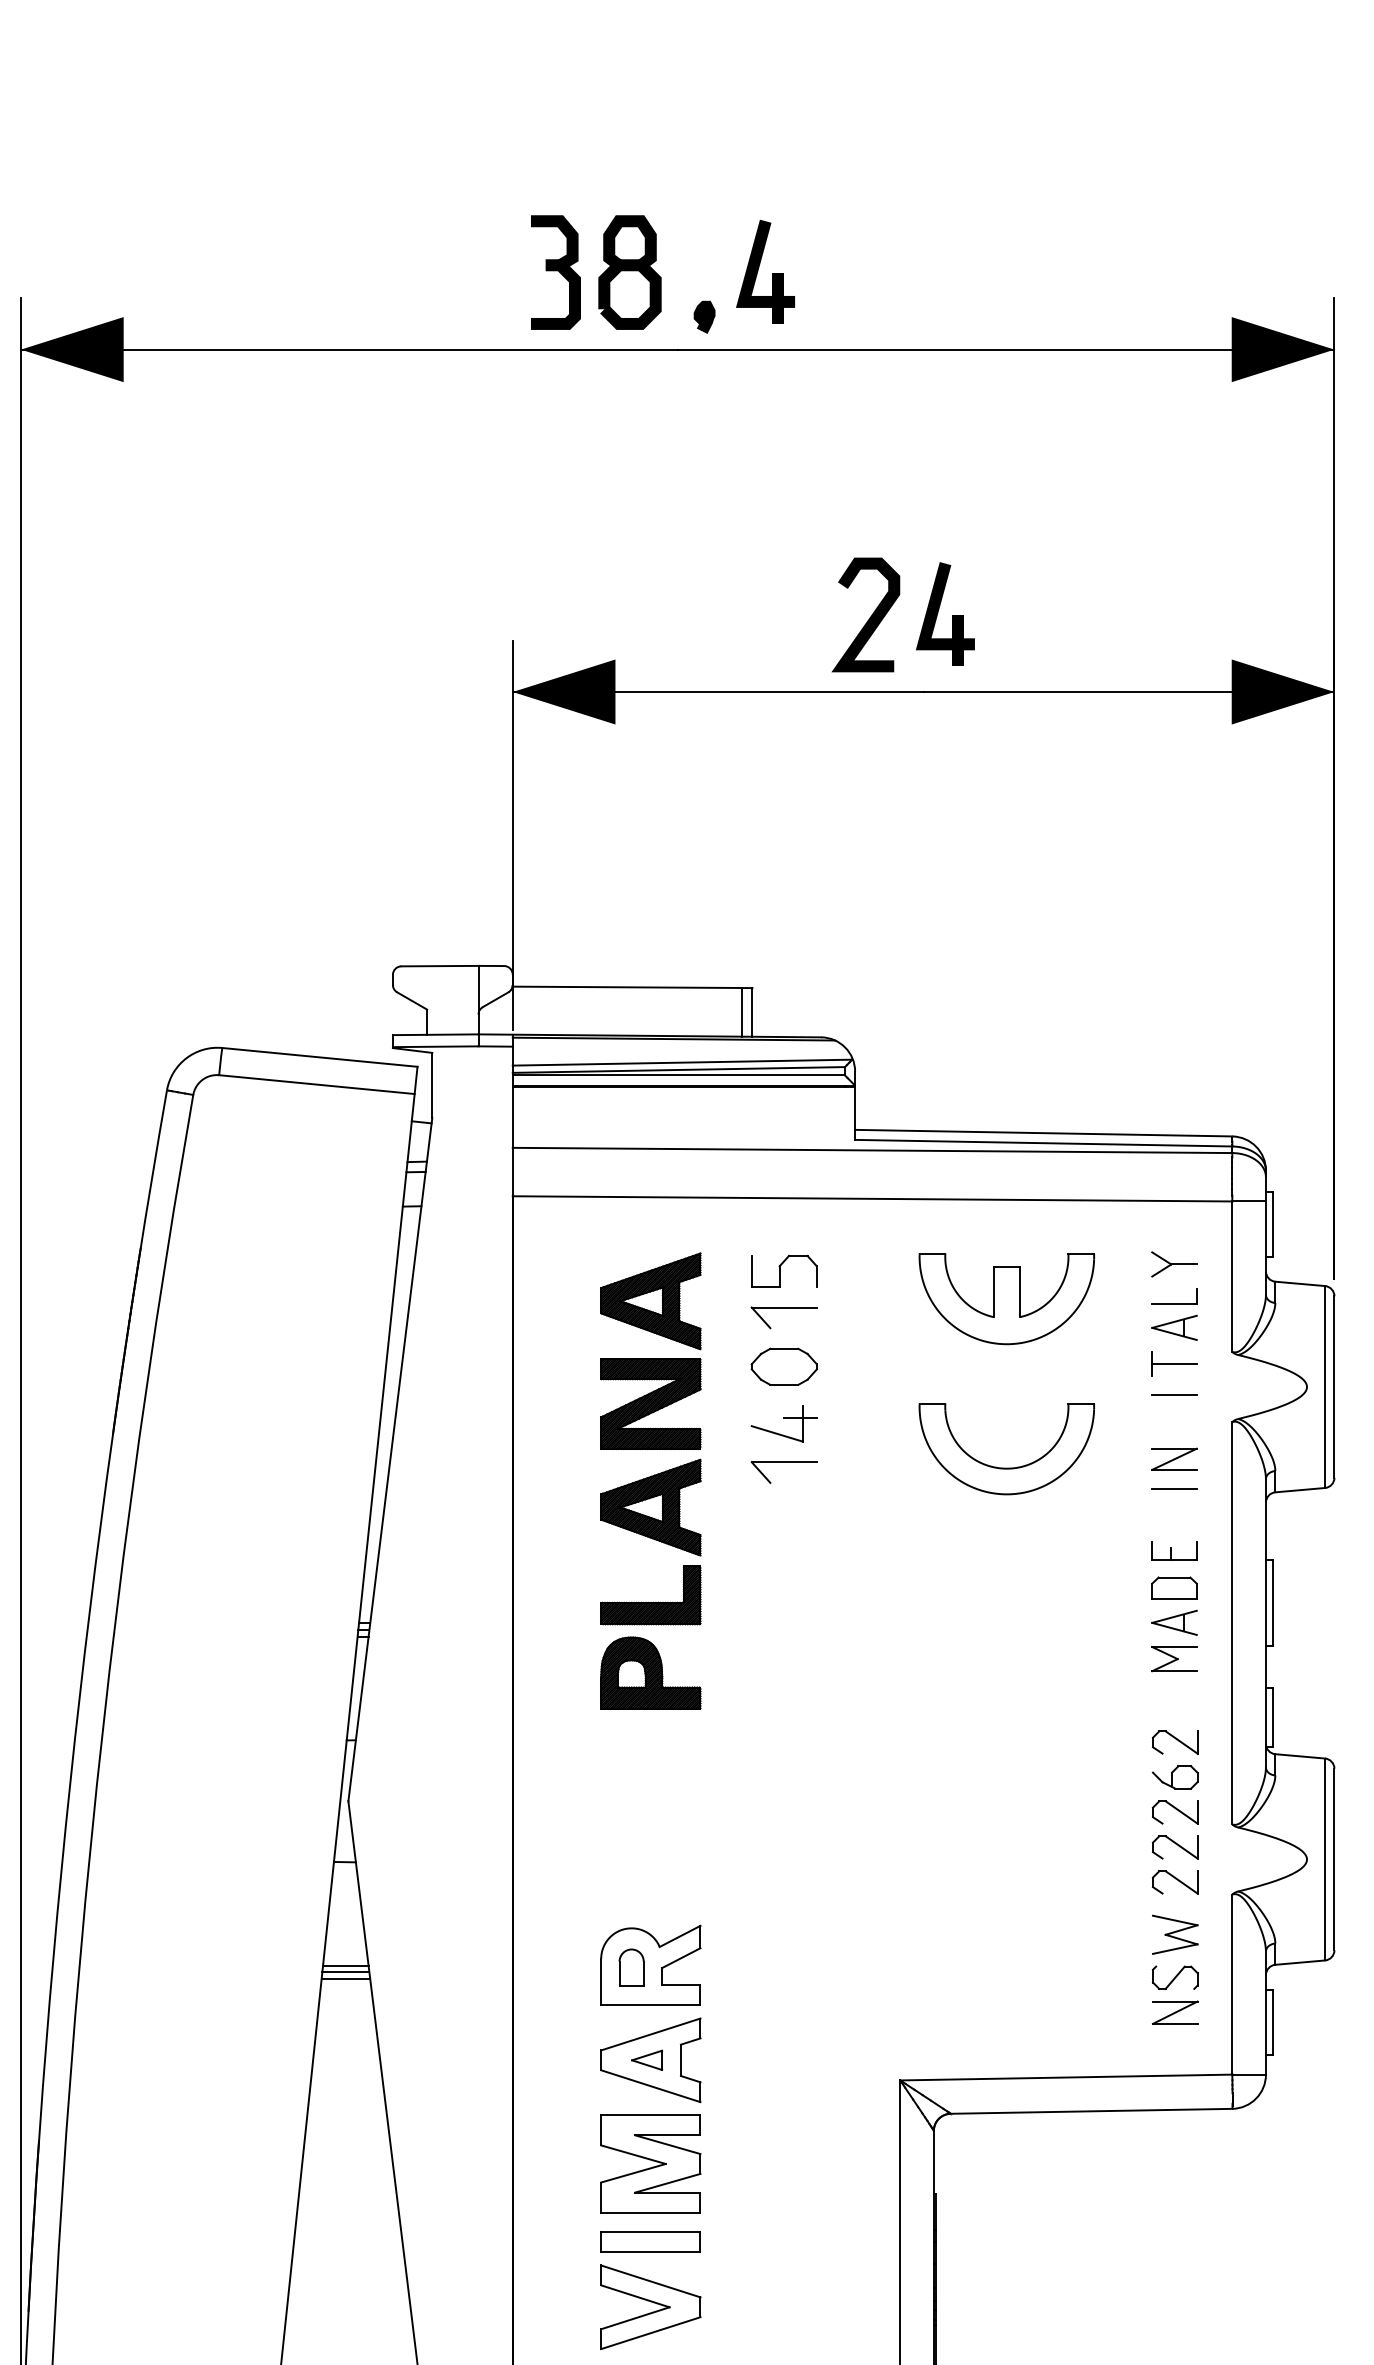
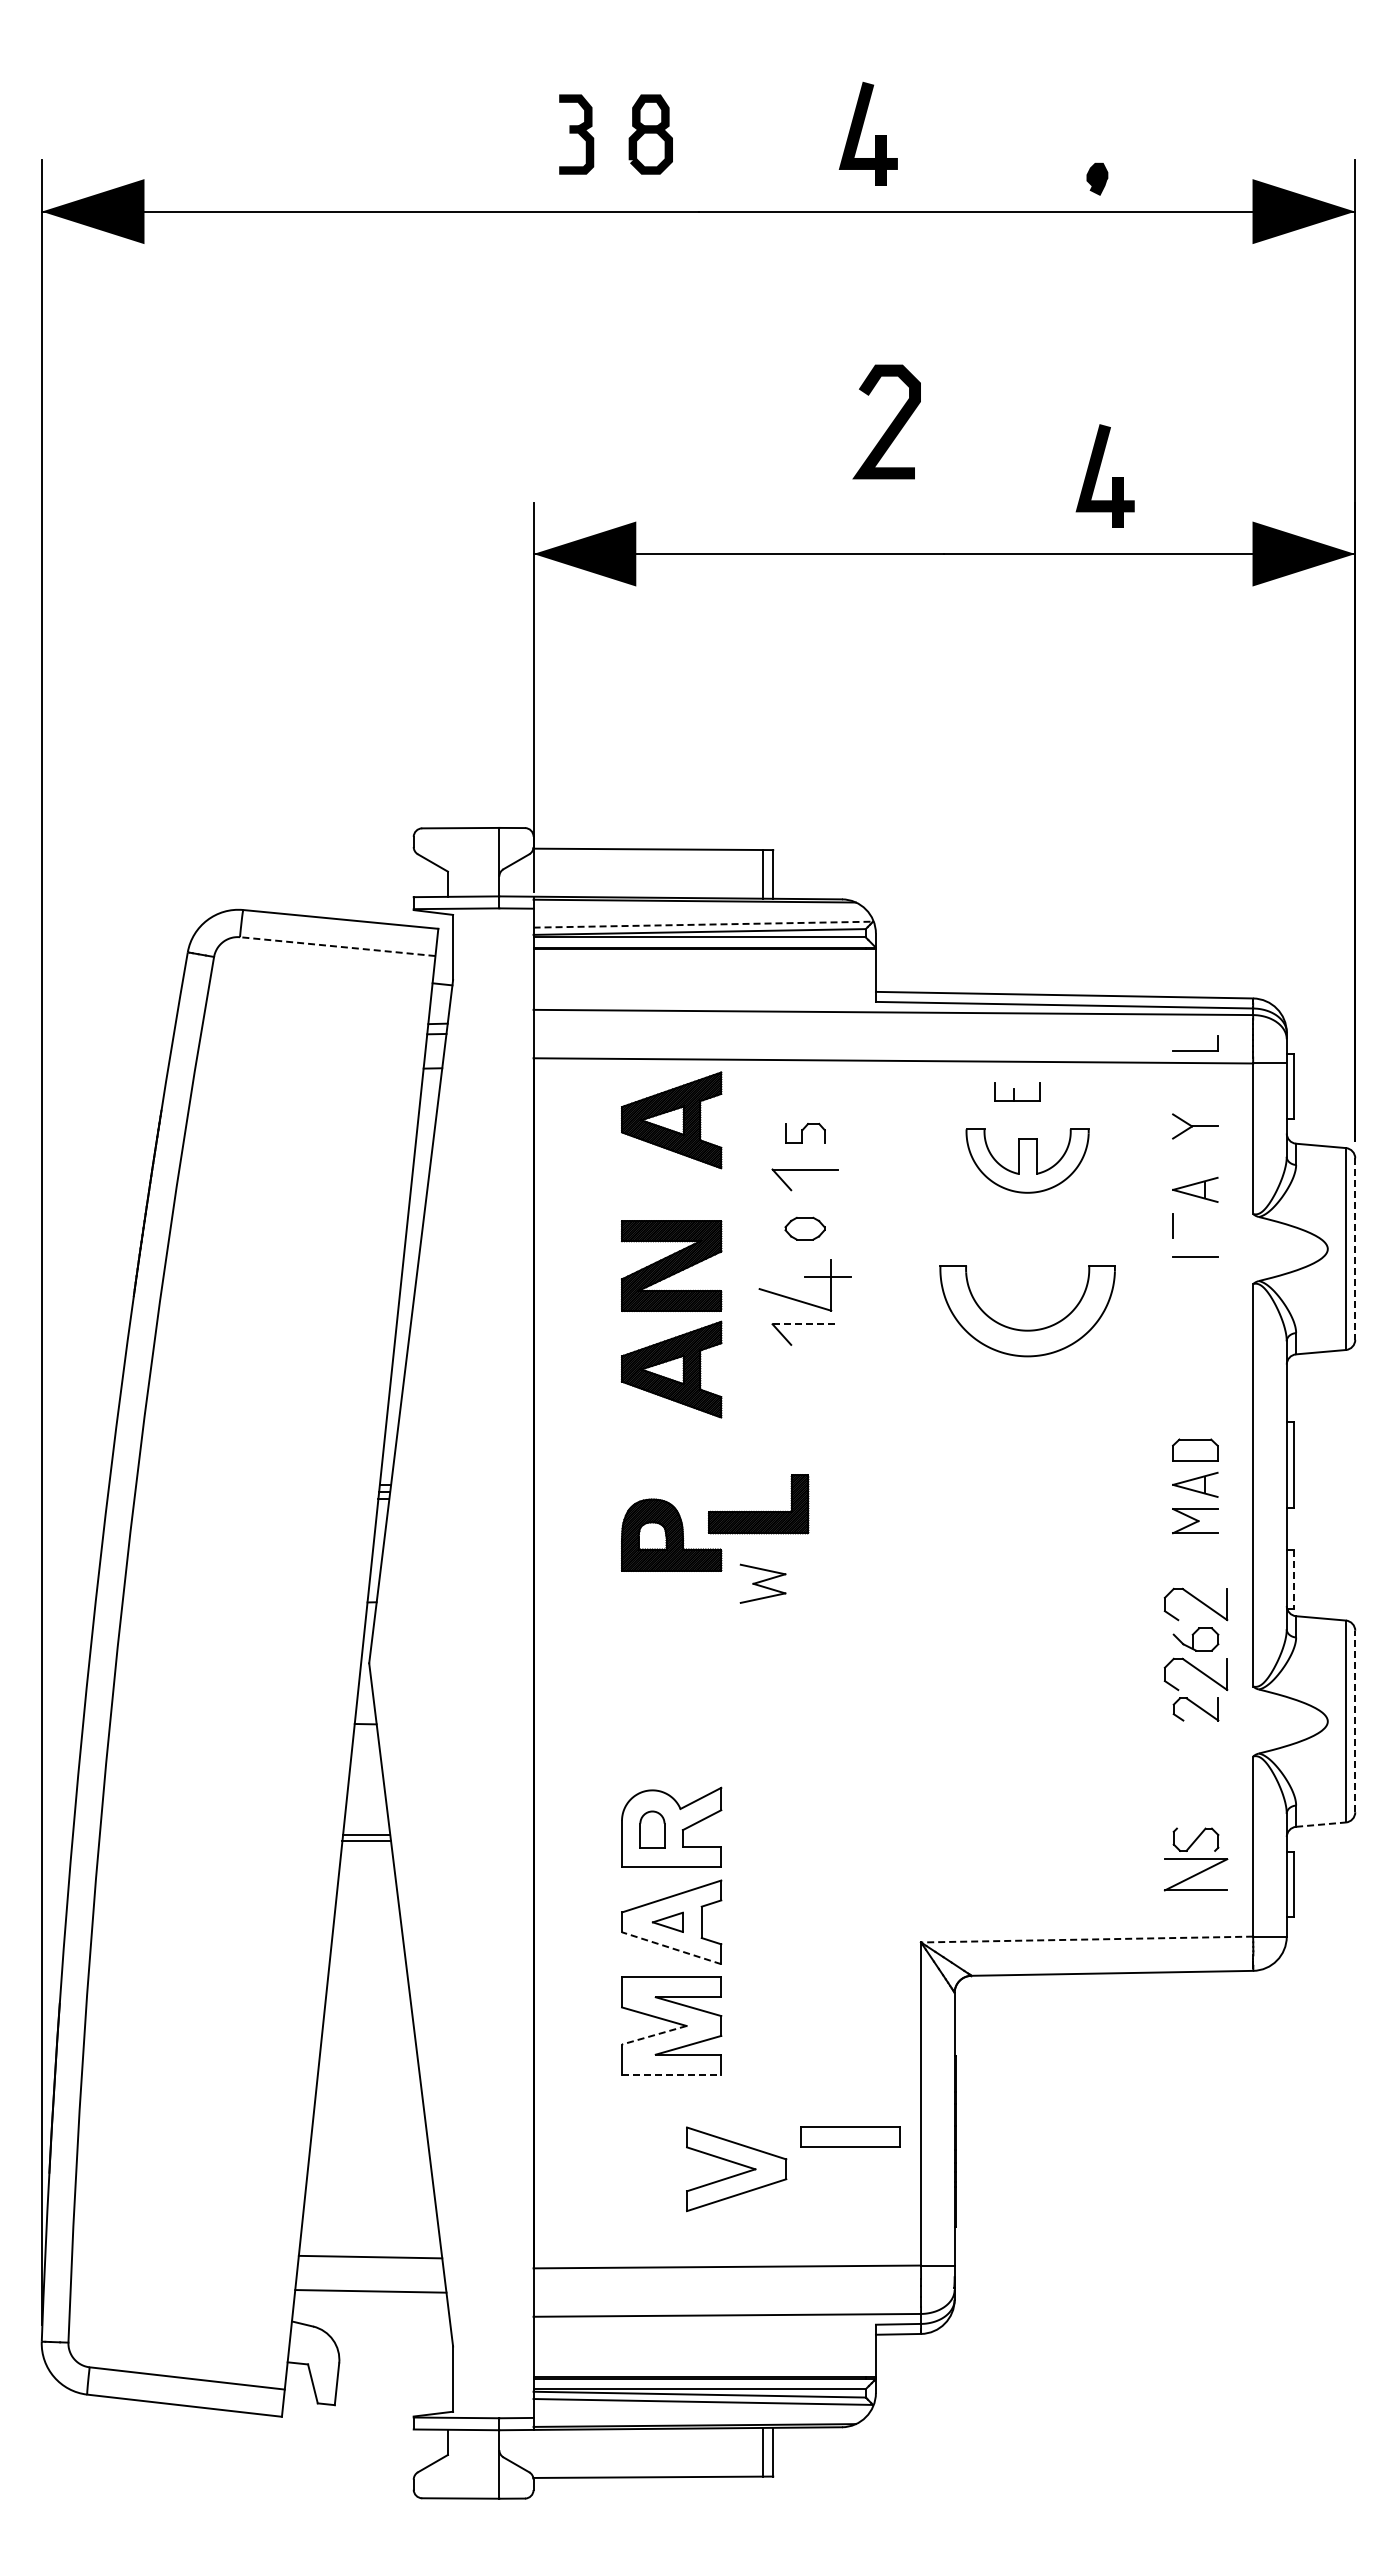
part: (758, 270) -> (861, 132), moved
part: (555, 272) -> (576, 134), size x0.7
part: (629, 272) -> (650, 134), size x0.7
part: (704, 316) -> (1097, 178), moved
part: (938, 612) -> (1098, 474), moved
curve: (869, 617) -> (890, 424), moved
line: (682, 1062) -> (703, 924), solid -> dashed
line: (316, 1084) -> (337, 946), solid -> dashed
part: (784, 1270) -> (805, 1132), size x0.6
part: (1006, 1299) -> (1027, 1161), size x0.7
part: (650, 1301) -> (671, 1120), moved
part: (1174, 1303) -> (1195, 1050), moved
line: (1174, 1364) -> (1195, 1226), removed
part: (783, 1366) -> (804, 1228), size x0.6
line: (1334, 1387) -> (1355, 1249), solid -> dashed
part: (783, 1423) -> (804, 1285), size x1.4
part: (1174, 1458) -> (1195, 1320), removed
line: (784, 1462) -> (805, 1324), solid -> dashed
line: (1174, 1489) -> (1195, 1351), removed
part: (1174, 1550) -> (1017, 1091), moved
part: (650, 1595) -> (758, 1504), moved
line: (1272, 1717) -> (1293, 1579), solid -> dashed
part: (1174, 1742) -> (1195, 1604), size x1.4
part: (1174, 1812) -> (1195, 1674), size x1.4
line: (1334, 1859) -> (1355, 1721), solid -> dashed
part: (1174, 1882) -> (1195, 1744), removed
part: (1174, 1934) -> (762, 1583), moved
line: (1300, 1962) -> (1321, 1824), solid -> dashed
line: (345, 1965) -> (366, 1827), removed
part: (1174, 2012) -> (1195, 1874), size x1.4
line: (1065, 2077) -> (1086, 1939), solid -> dashed
line: (650, 2086) -> (671, 1948), solid -> dashed
line: (633, 2173) -> (654, 2035), solid -> dashed
line: (650, 2212) -> (671, 2074), solid -> dashed
part: (650, 2241) -> (850, 2136), moved
part: (650, 2307) -> (736, 2169), moved

